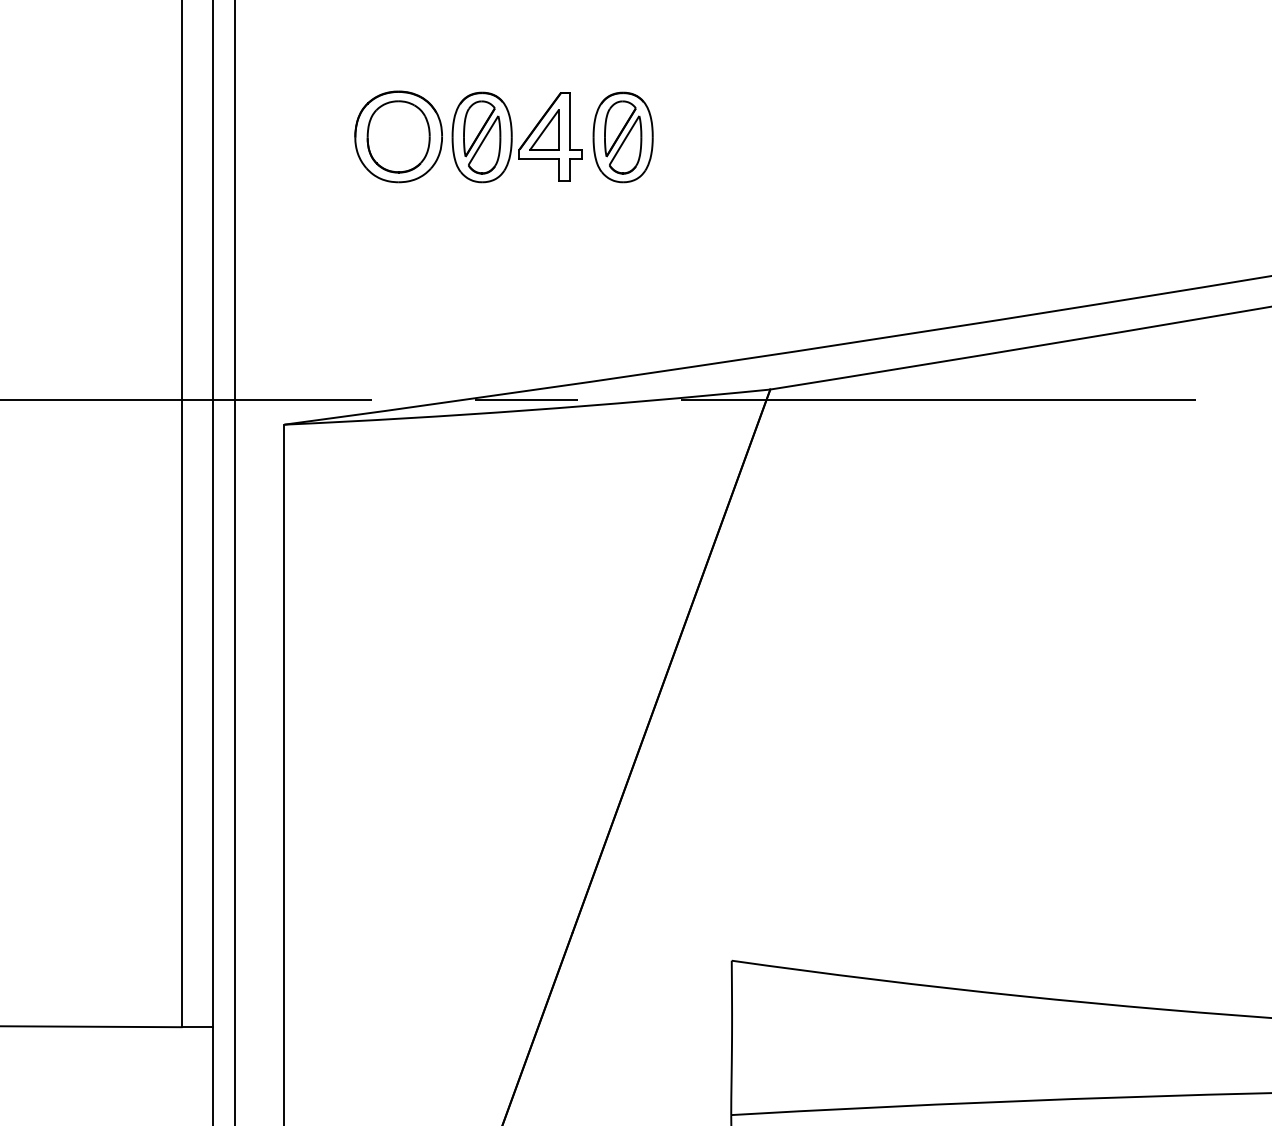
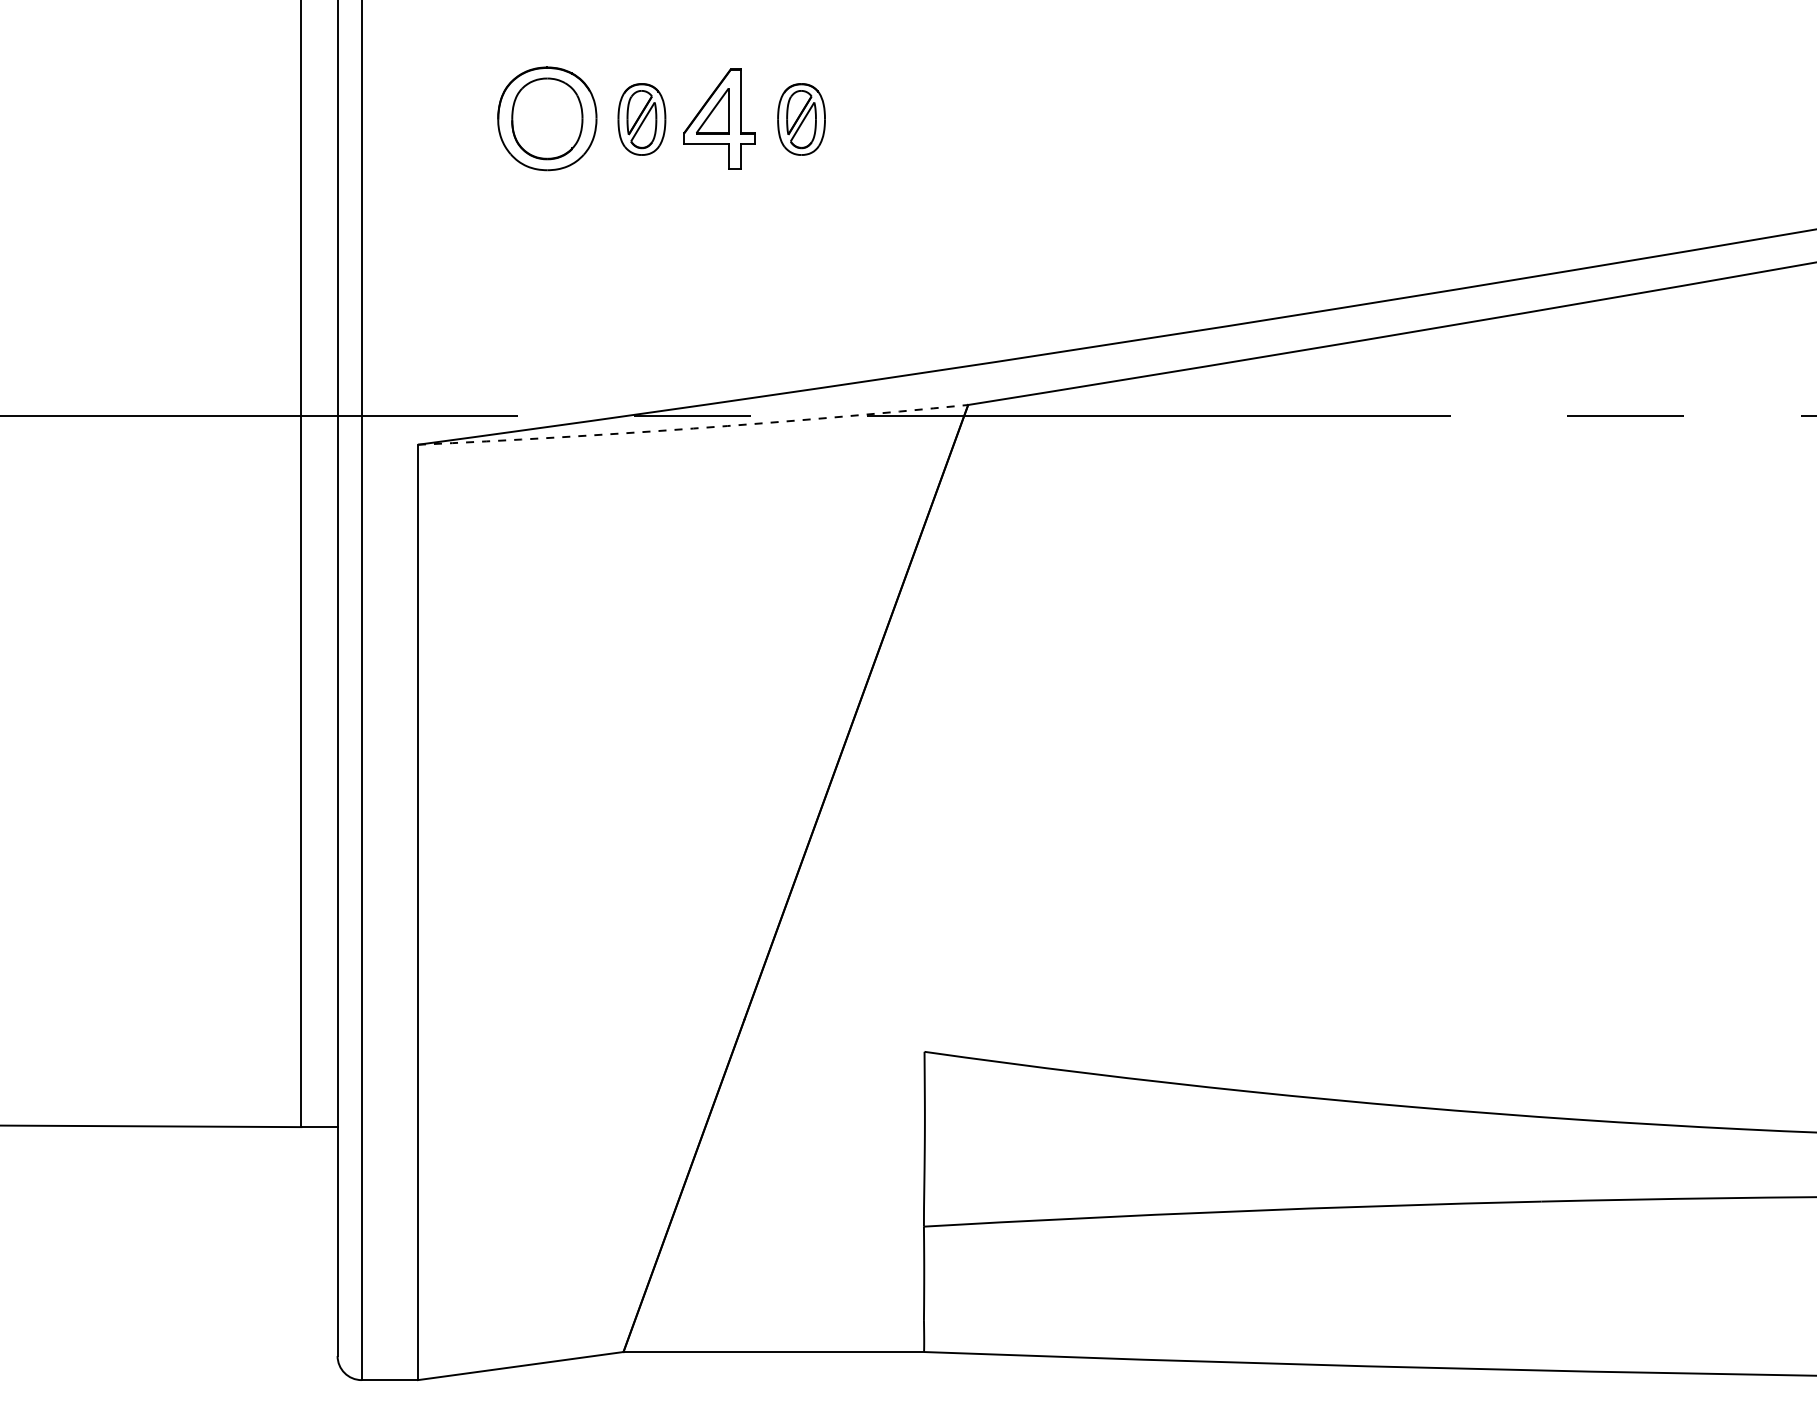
part: (481, 137) -> (641, 119), size x0.7
part: (623, 137) -> (801, 119), size x0.7
arc: (527, 410) -> (693, 428), solid -> dashed

